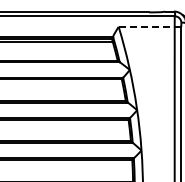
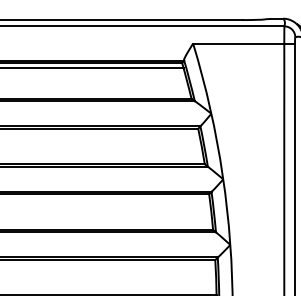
line: (147, 26) -> (240, 43), dashed -> solid

